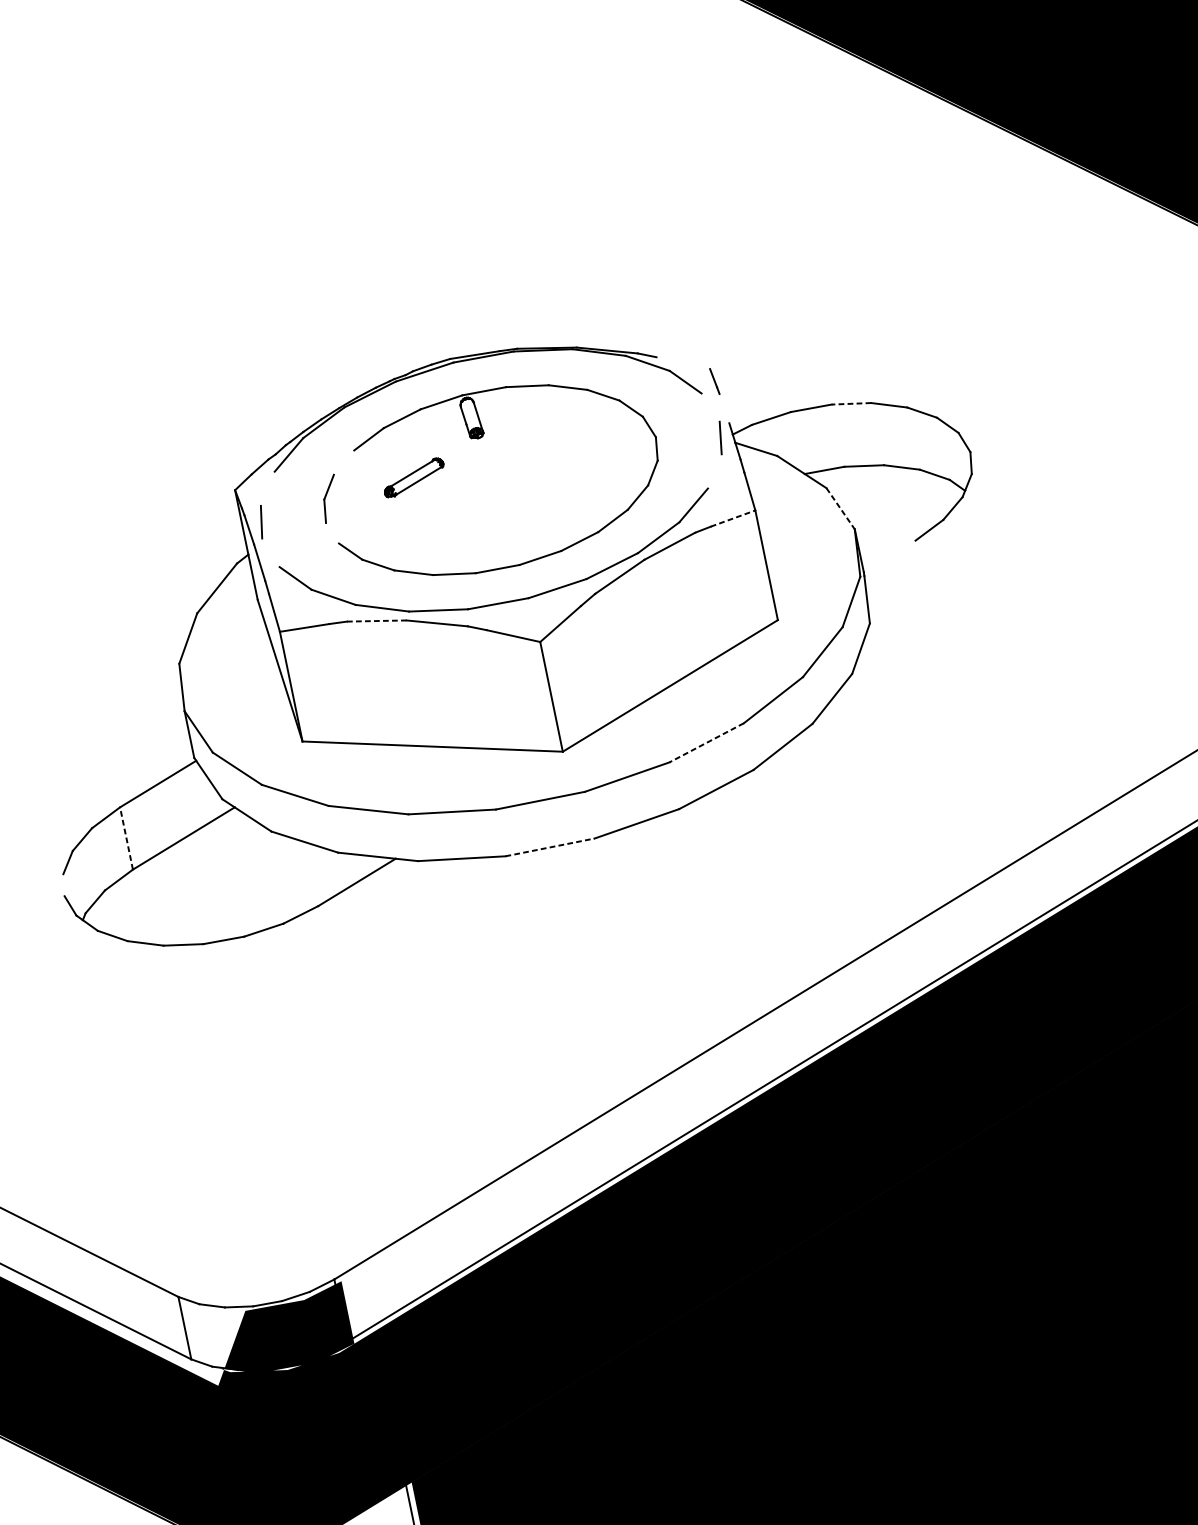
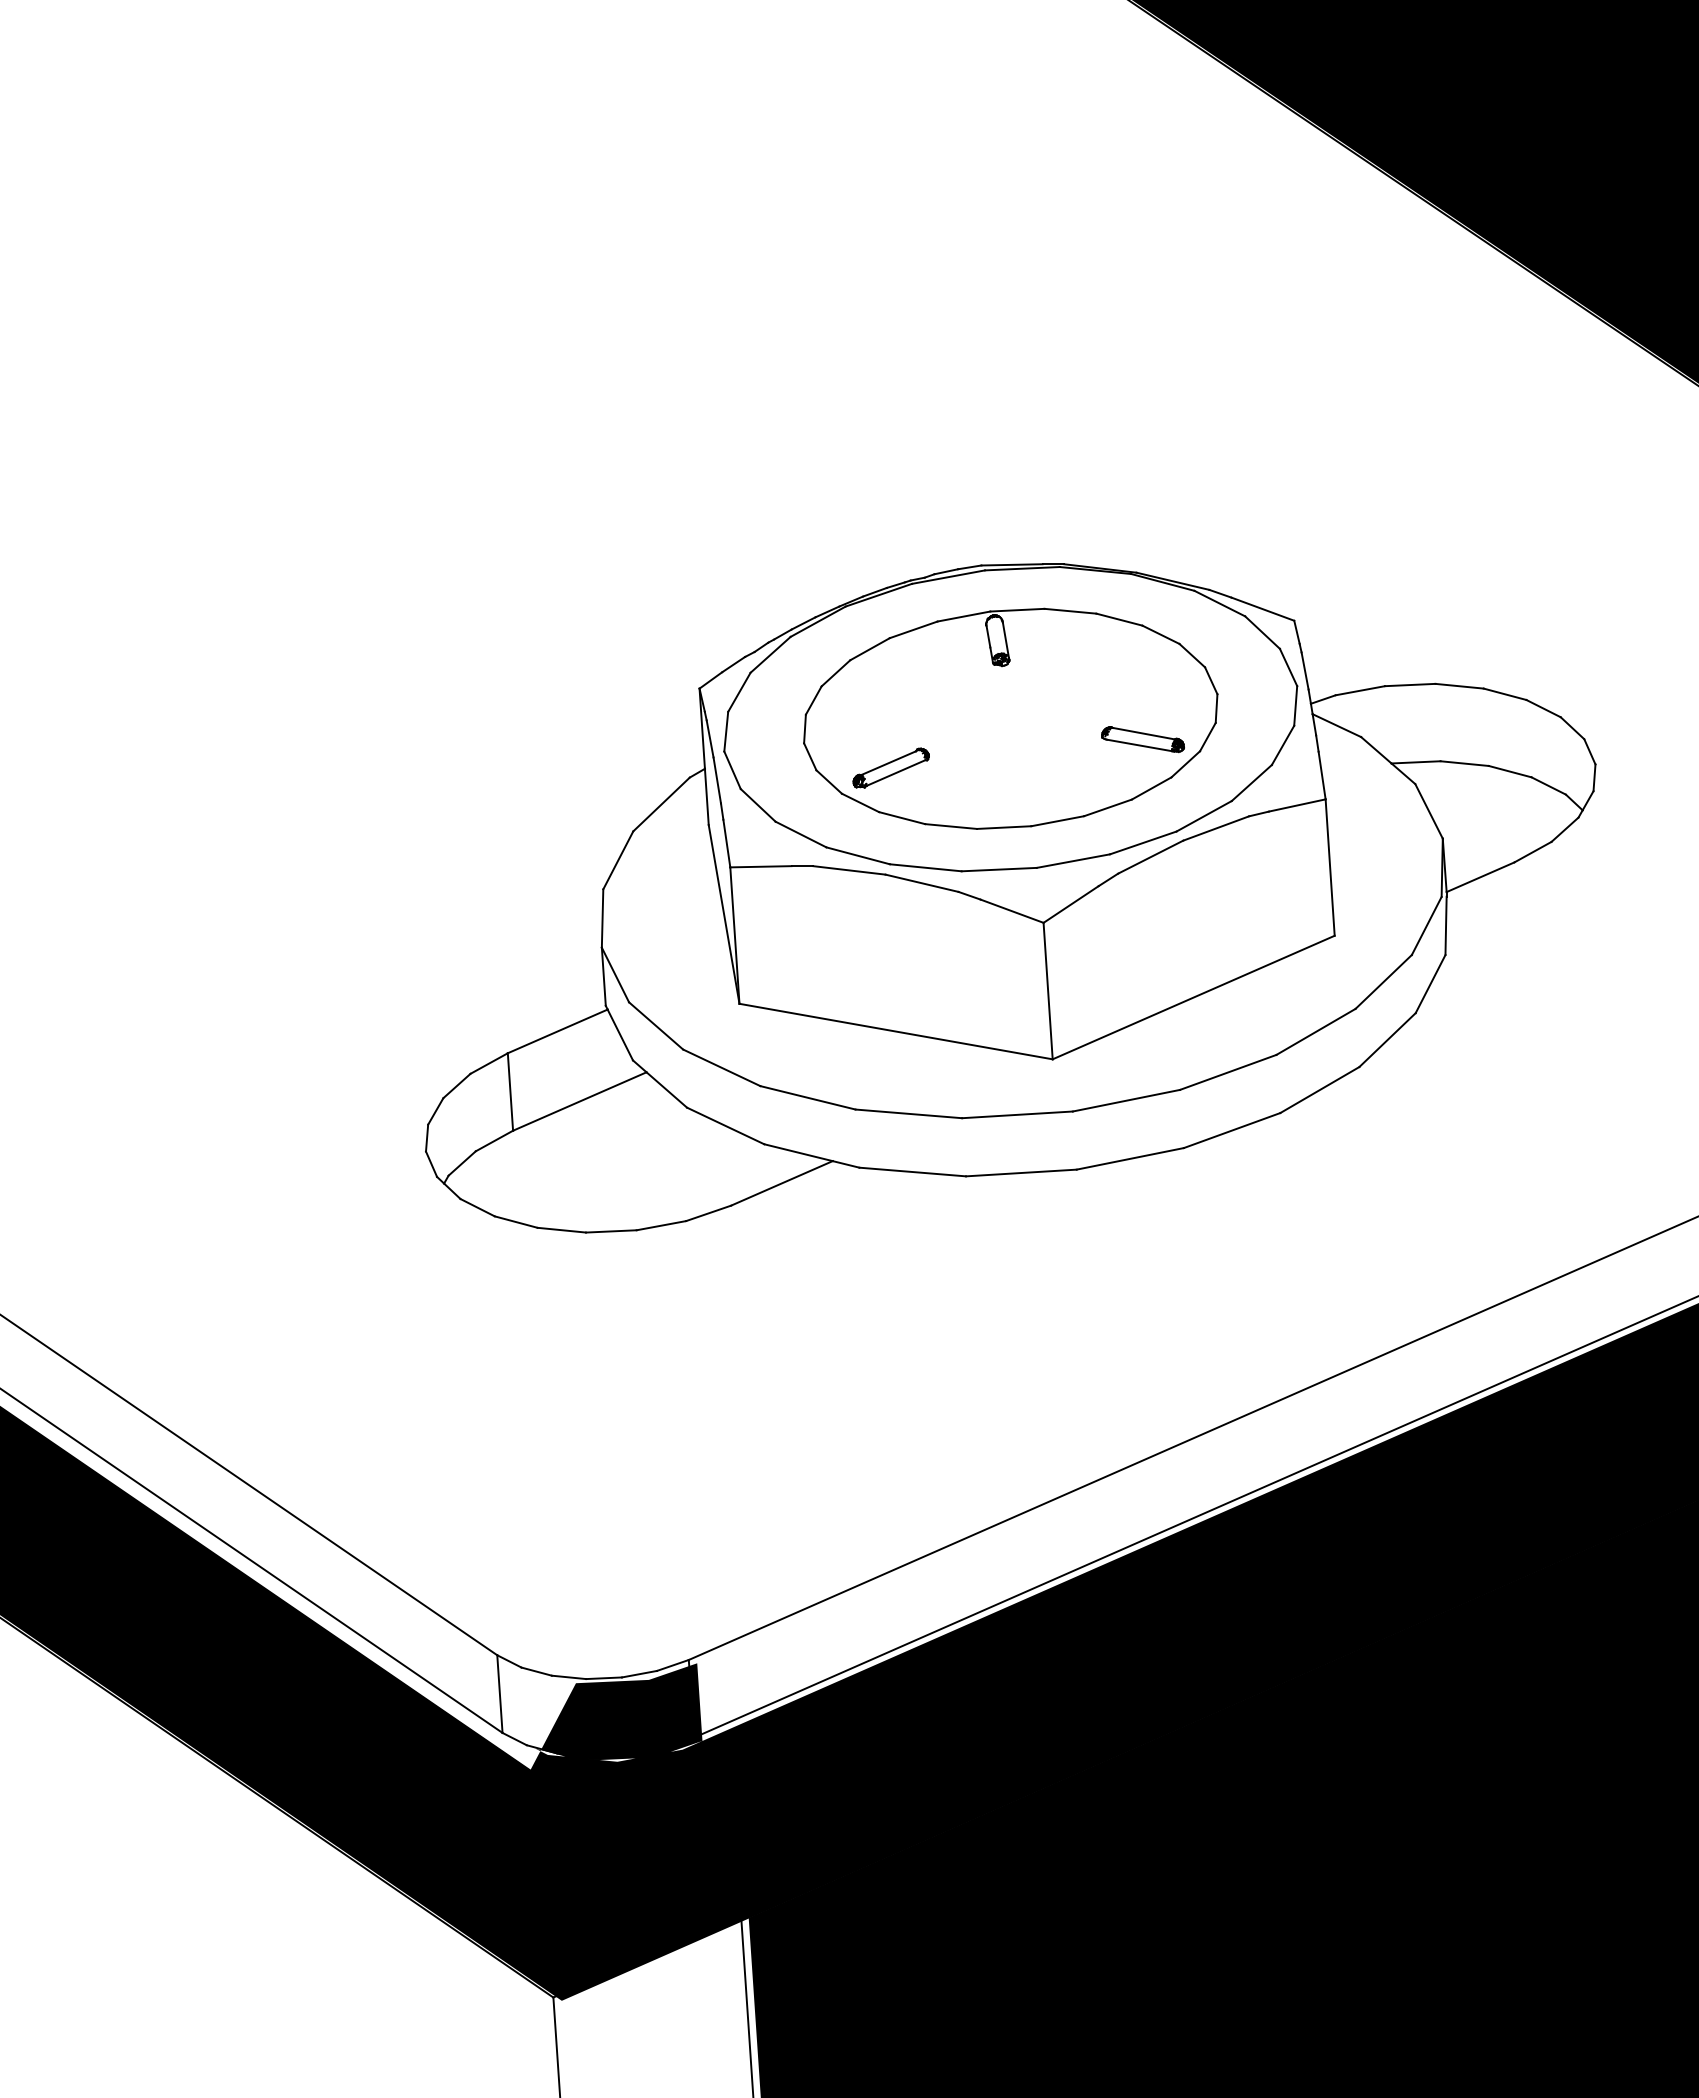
line: (682, 362) -> (1262, 608), added
line: (851, 404) -> (1459, 686), dashed -> solid
line: (710, 407) -> (1288, 667), added
line: (723, 408) -> (1304, 670), added
line: (343, 462) -> (835, 673), added
line: (714, 471) -> (1282, 745), added
part: (413, 477) -> (890, 767), moved
part: (600, 482) -> (1142, 739), added
line: (267, 488) -> (739, 691), added
line: (840, 508) -> (1429, 811), dashed -> solid
line: (733, 518) -> (1297, 805), dashed -> solid
line: (332, 532) -> (810, 756), added
line: (270, 552) -> (732, 770), added
line: (889, 556) -> (1480, 877), added
line: (376, 621) -> (849, 870), dashed -> solid
line: (706, 742) -> (1227, 1072), dashed -> solid
line: (126, 838) -> (510, 1092), dashed -> solid
line: (550, 847) -> (1021, 1172), dashed -> solid
line: (64, 884) -> (427, 1137), added

